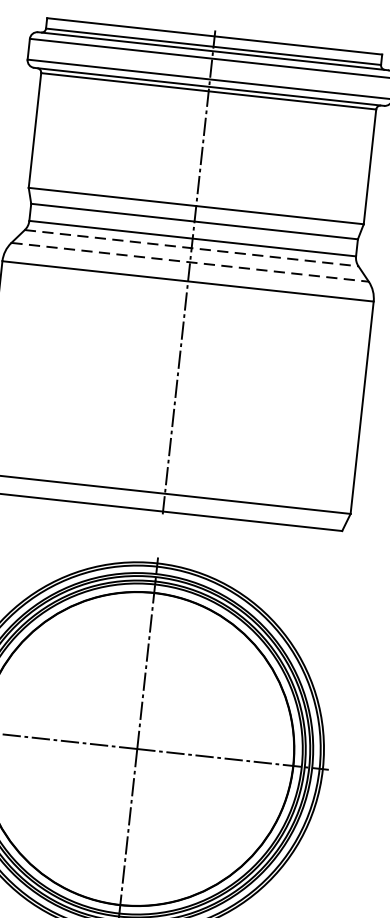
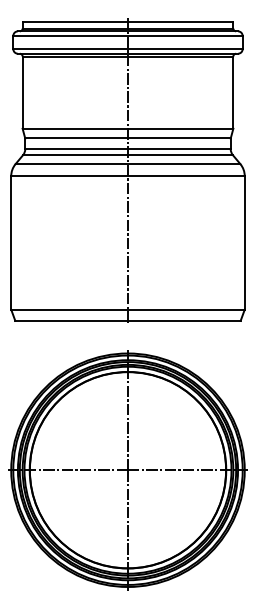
line: (190, 248) -> (127, 155), dashed -> solid
line: (190, 263) -> (128, 164), dashed -> solid

